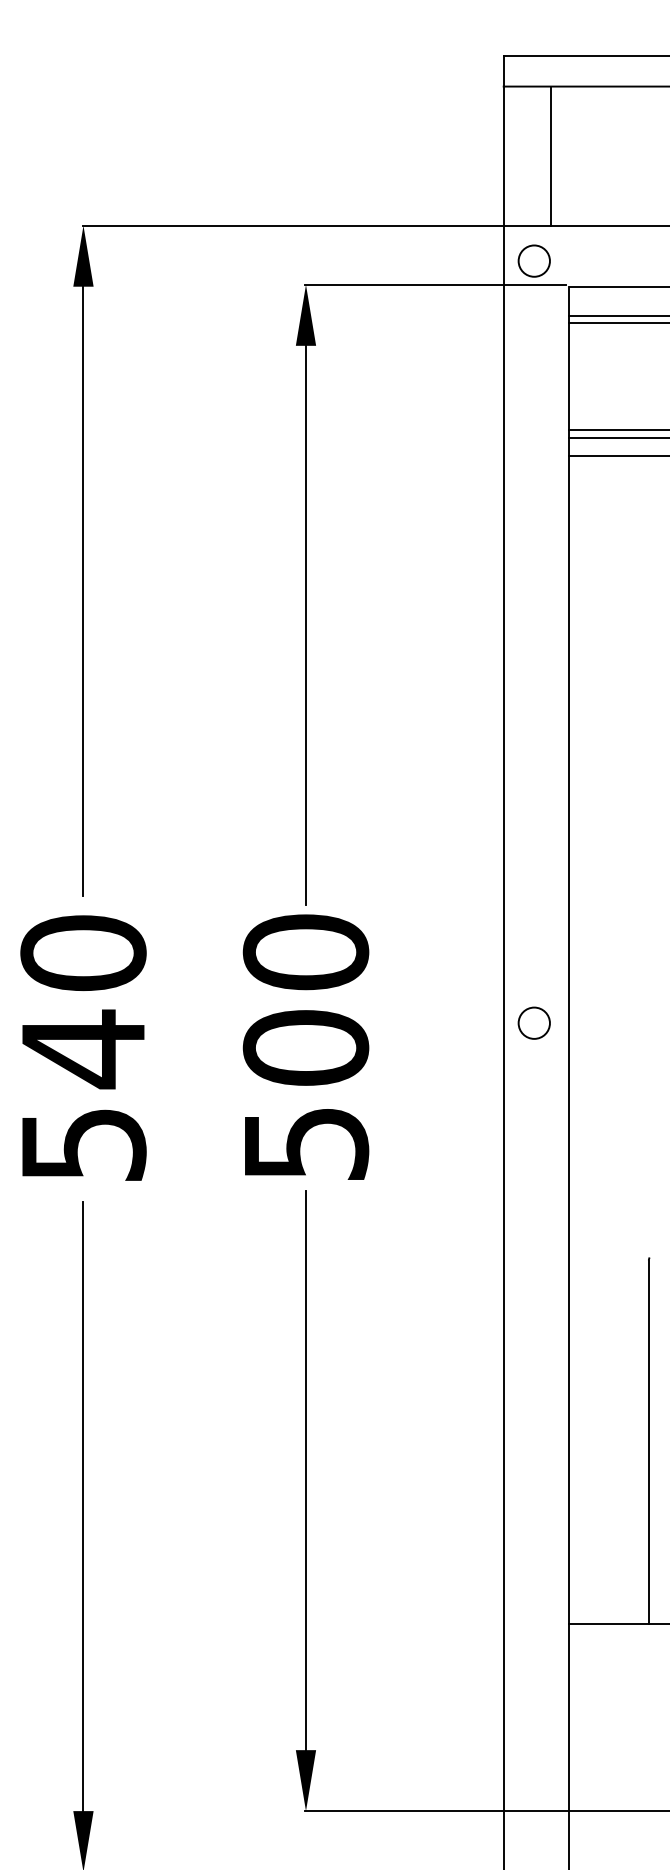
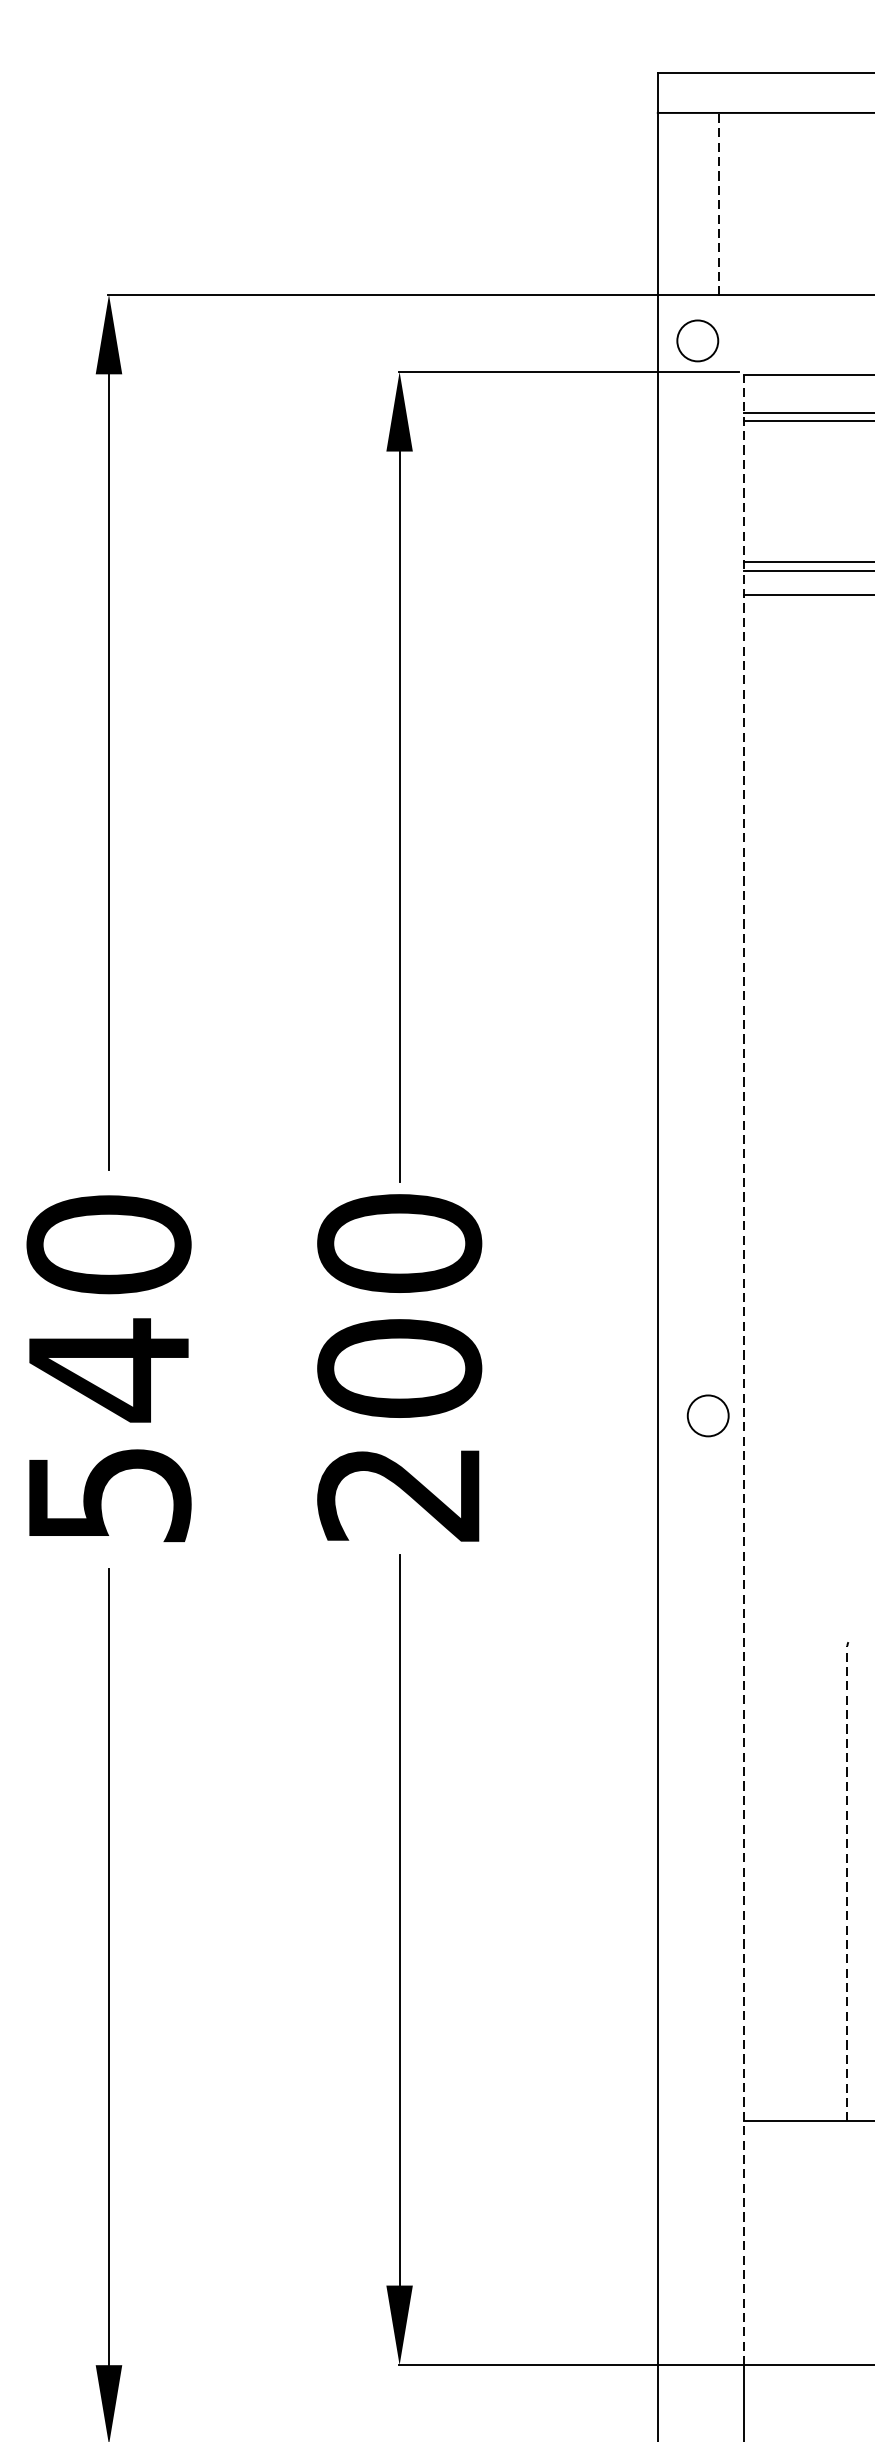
line: (550, 156) -> (718, 204), solid -> dashed
circle: (533, 1022) -> (707, 1414), moved
line: (569, 1049) -> (743, 1370), solid -> dashed
text: (305, 1144) -> (398, 1494), 500 -> 200
line: (648, 1442) -> (846, 1883), solid -> dashed

